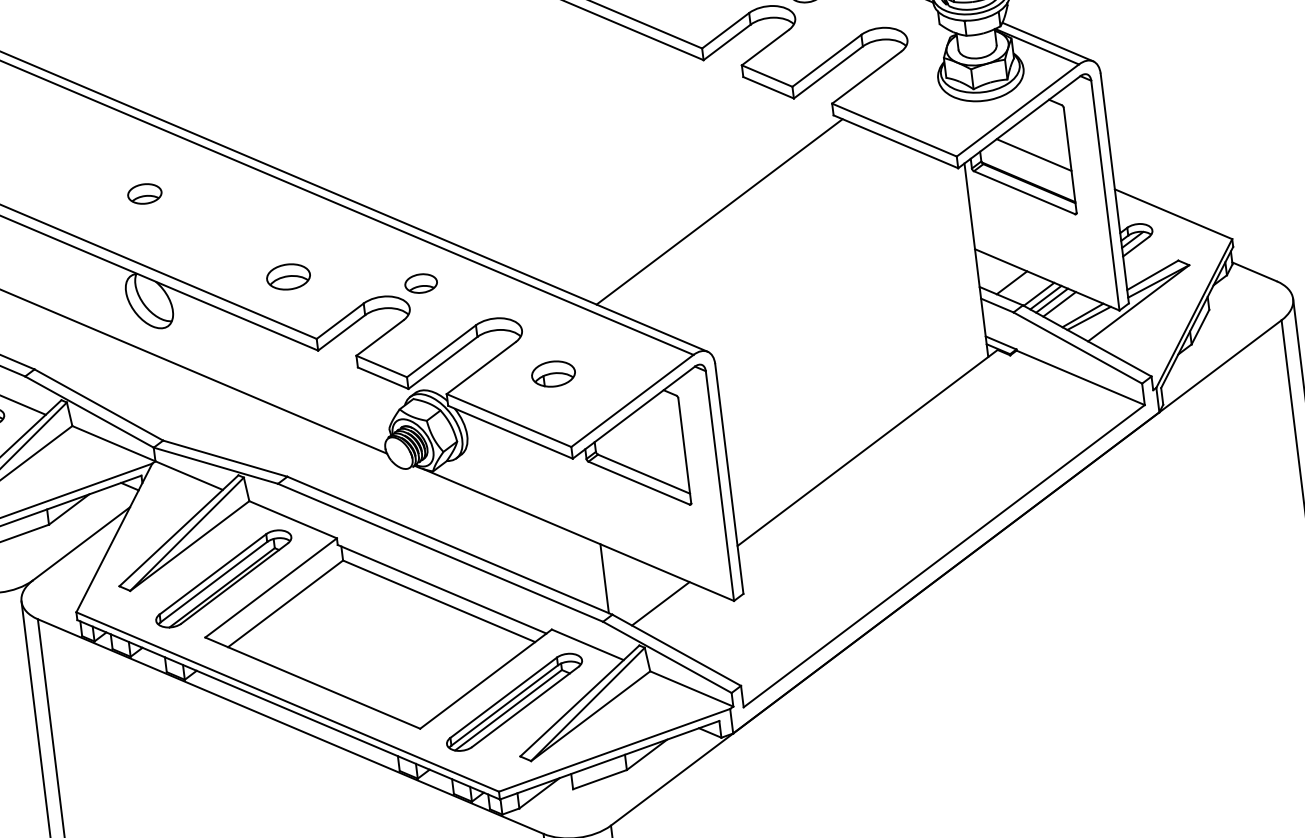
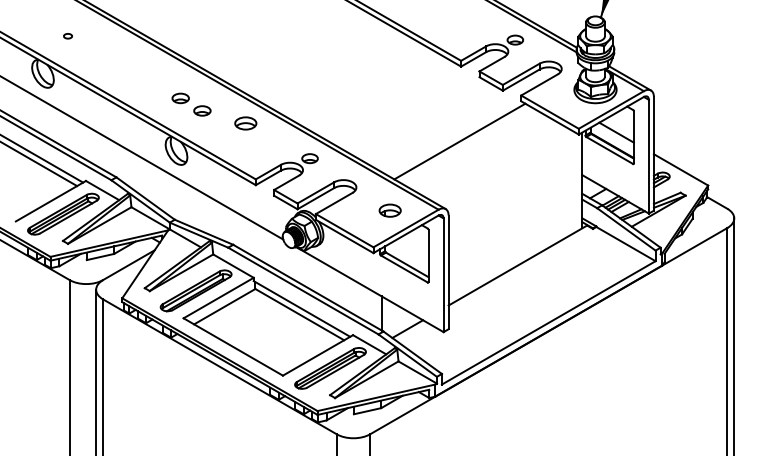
part: (191, 212) -> (202, 110), added
part: (287, 277) -> (245, 123), moved
part: (552, 373) -> (389, 210), moved

